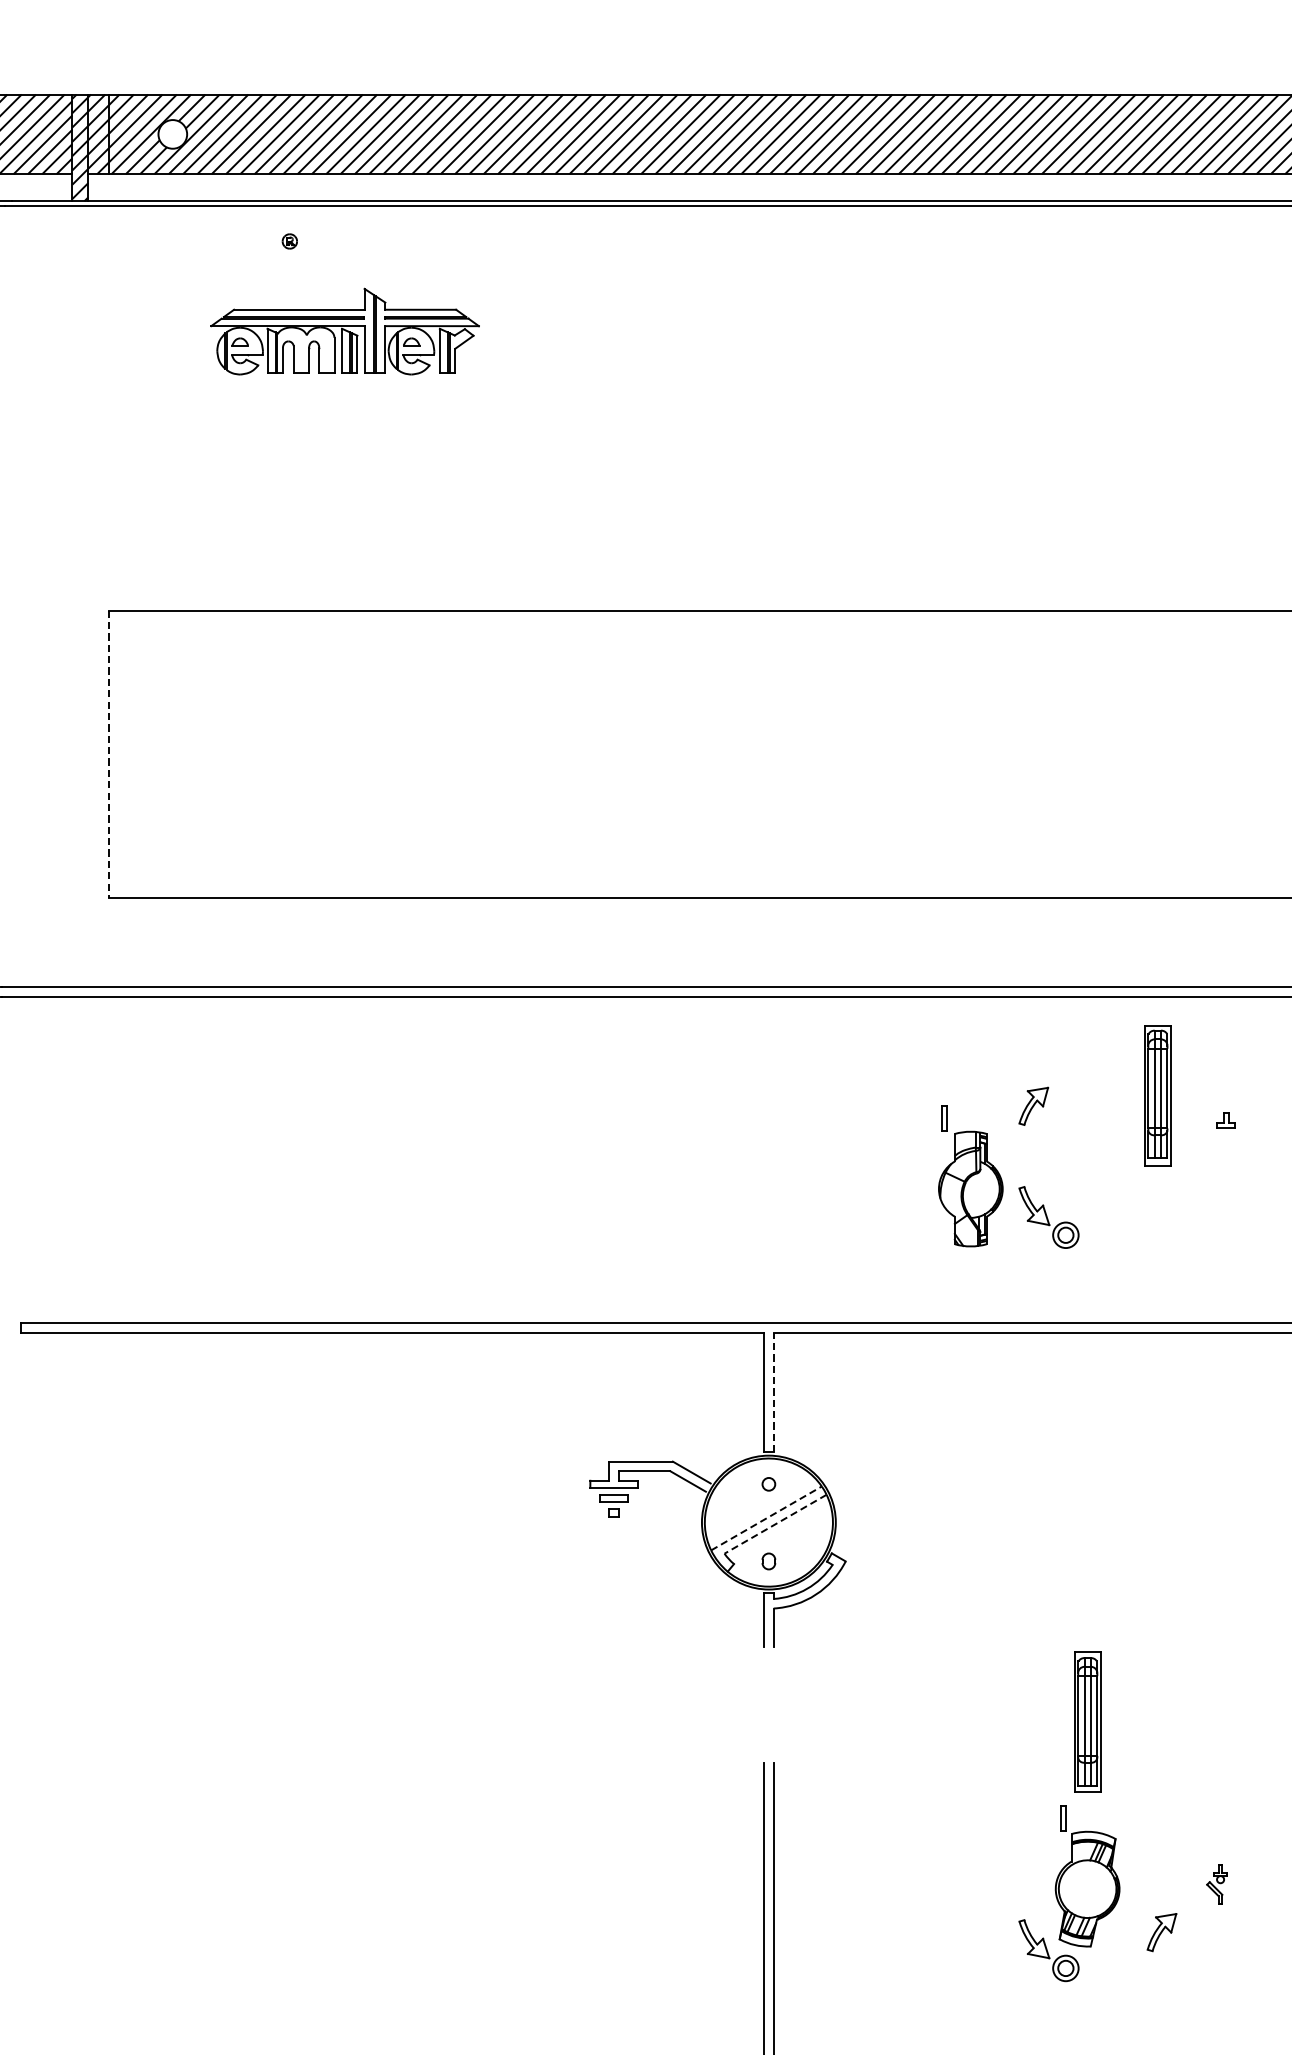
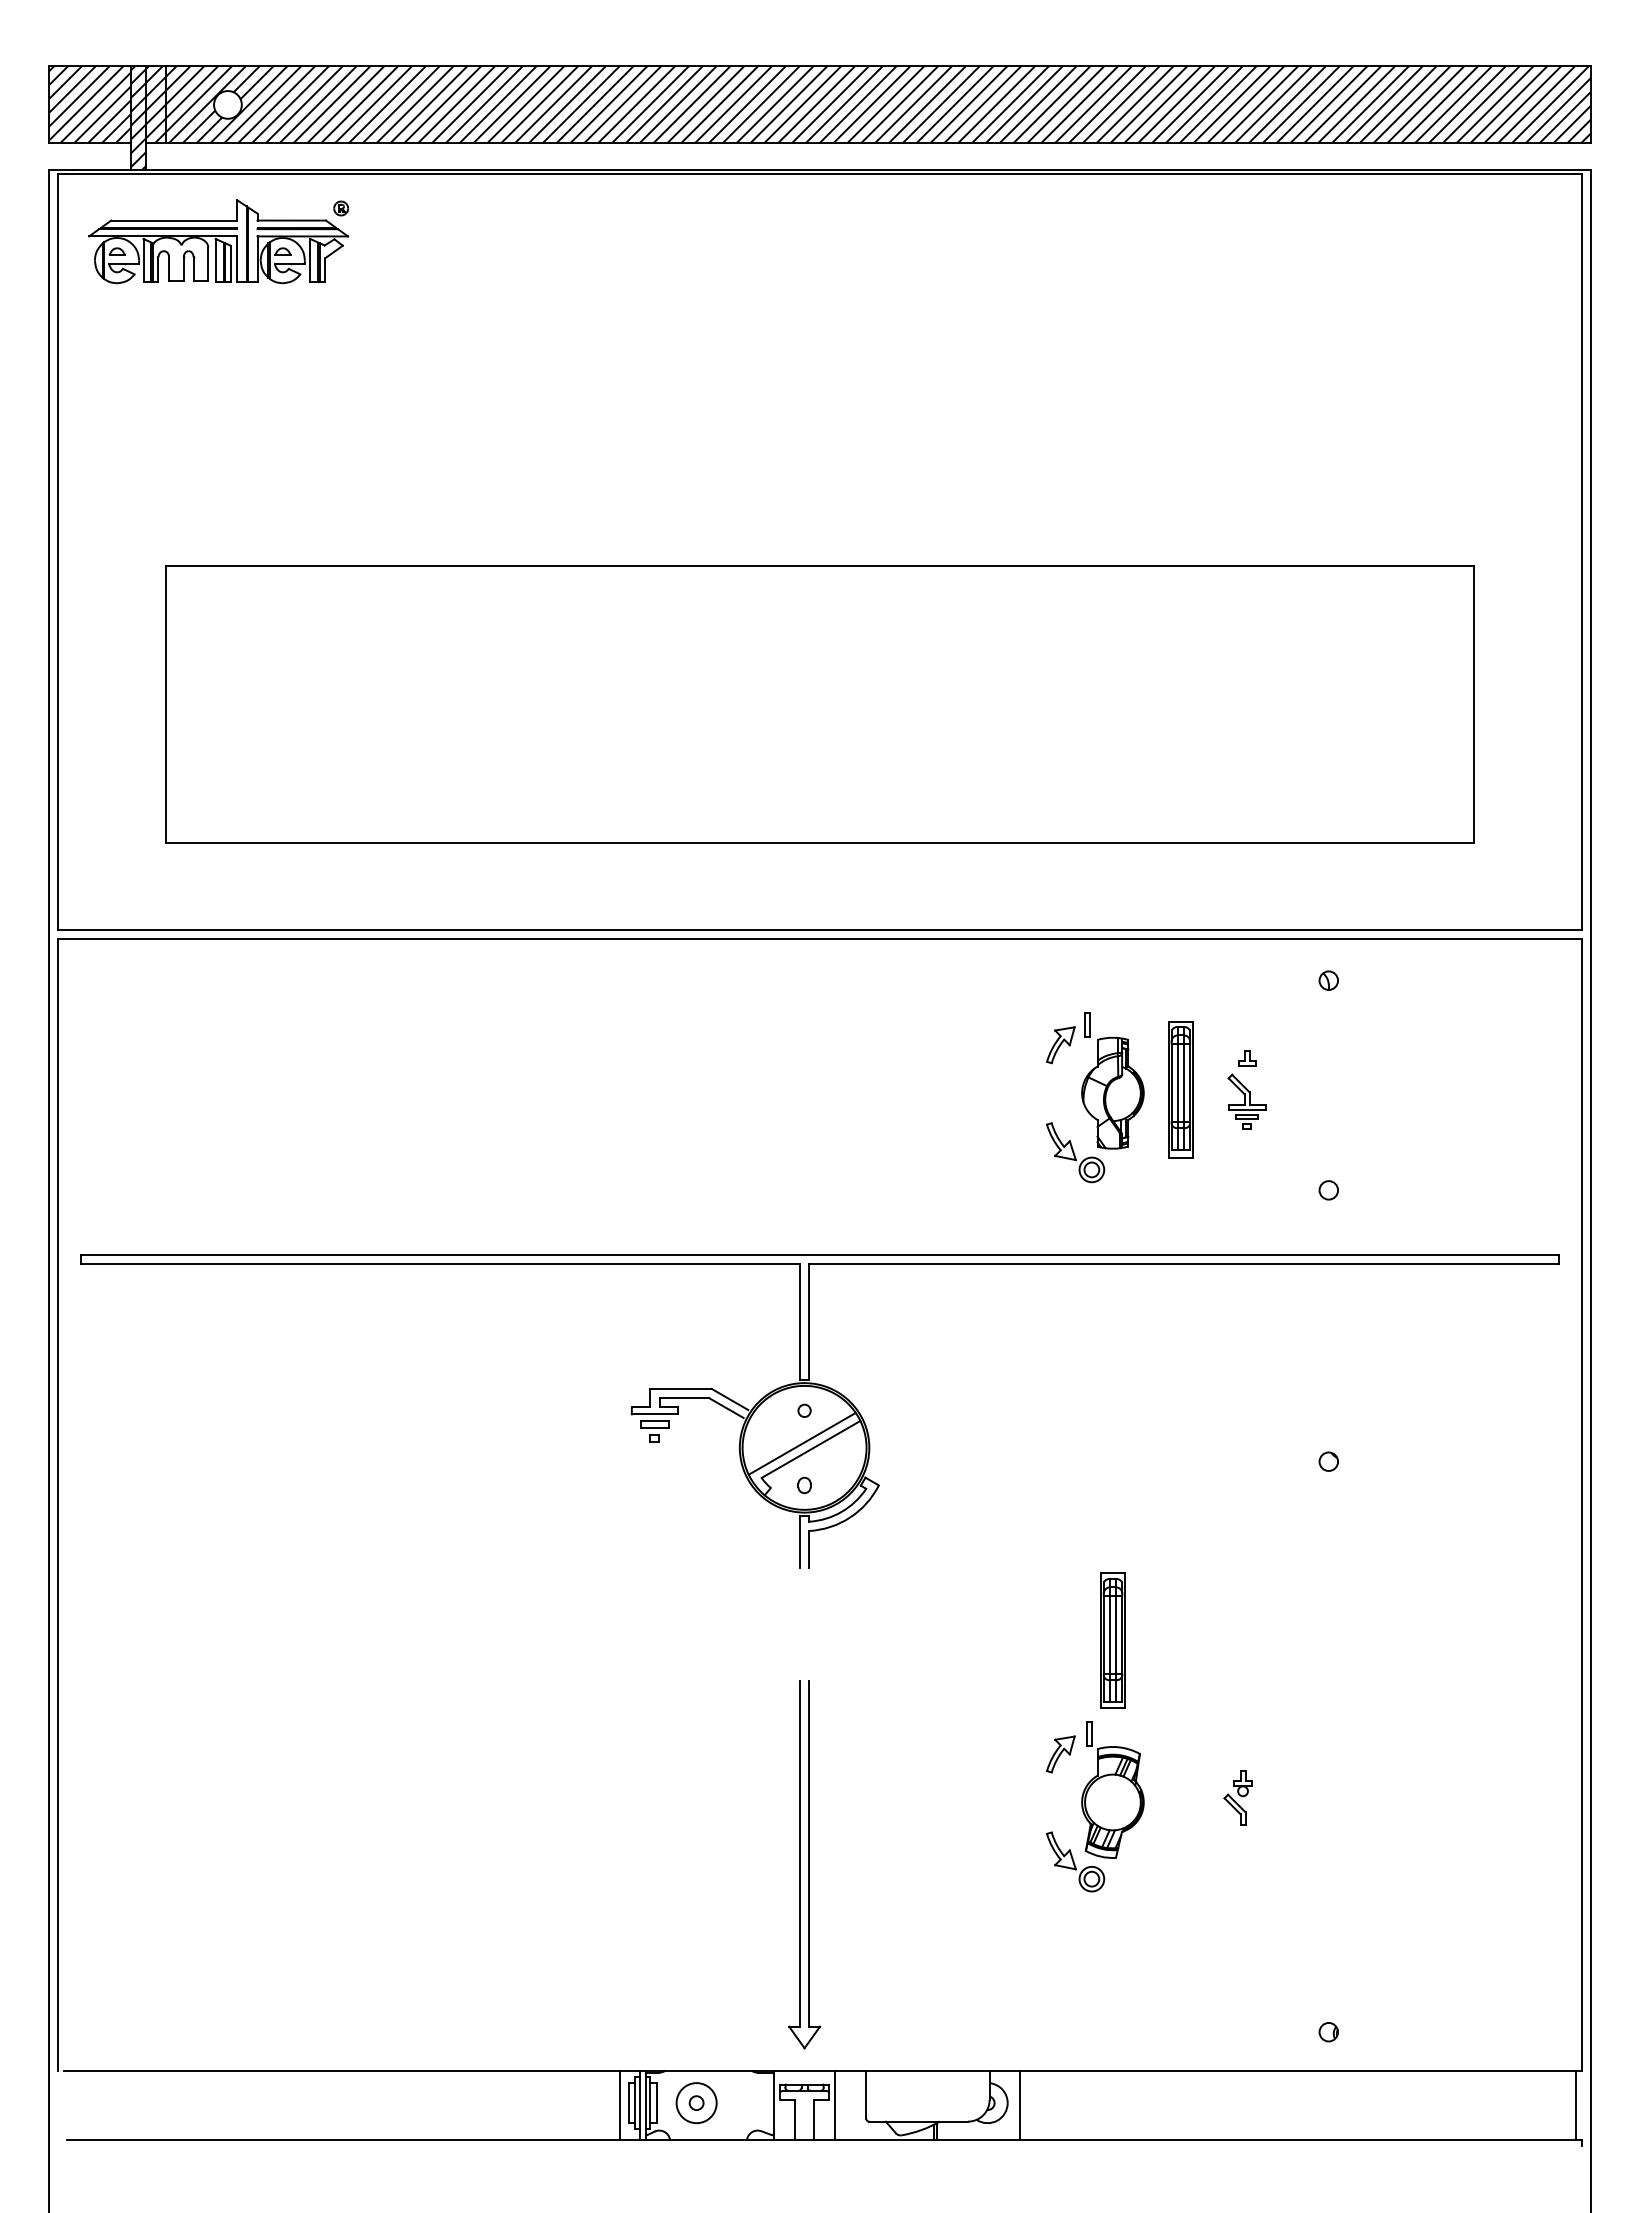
part: (344, 331) -> (218, 241), moved
line: (109, 754) -> (166, 704), dashed -> solid
part: (1157, 1095) -> (1180, 1089), moved
part: (1225, 1164) -> (1246, 1101), added
part: (970, 1175) -> (1112, 1080), moved
line: (773, 1393) -> (809, 1322), dashed -> solid
line: (766, 1518) -> (802, 1443), dashed -> solid
line: (775, 1524) -> (810, 1449), dashed -> solid
part: (1216, 1884) -> (1237, 1797), size x1.43
part: (1161, 1932) -> (1060, 1754), moved

